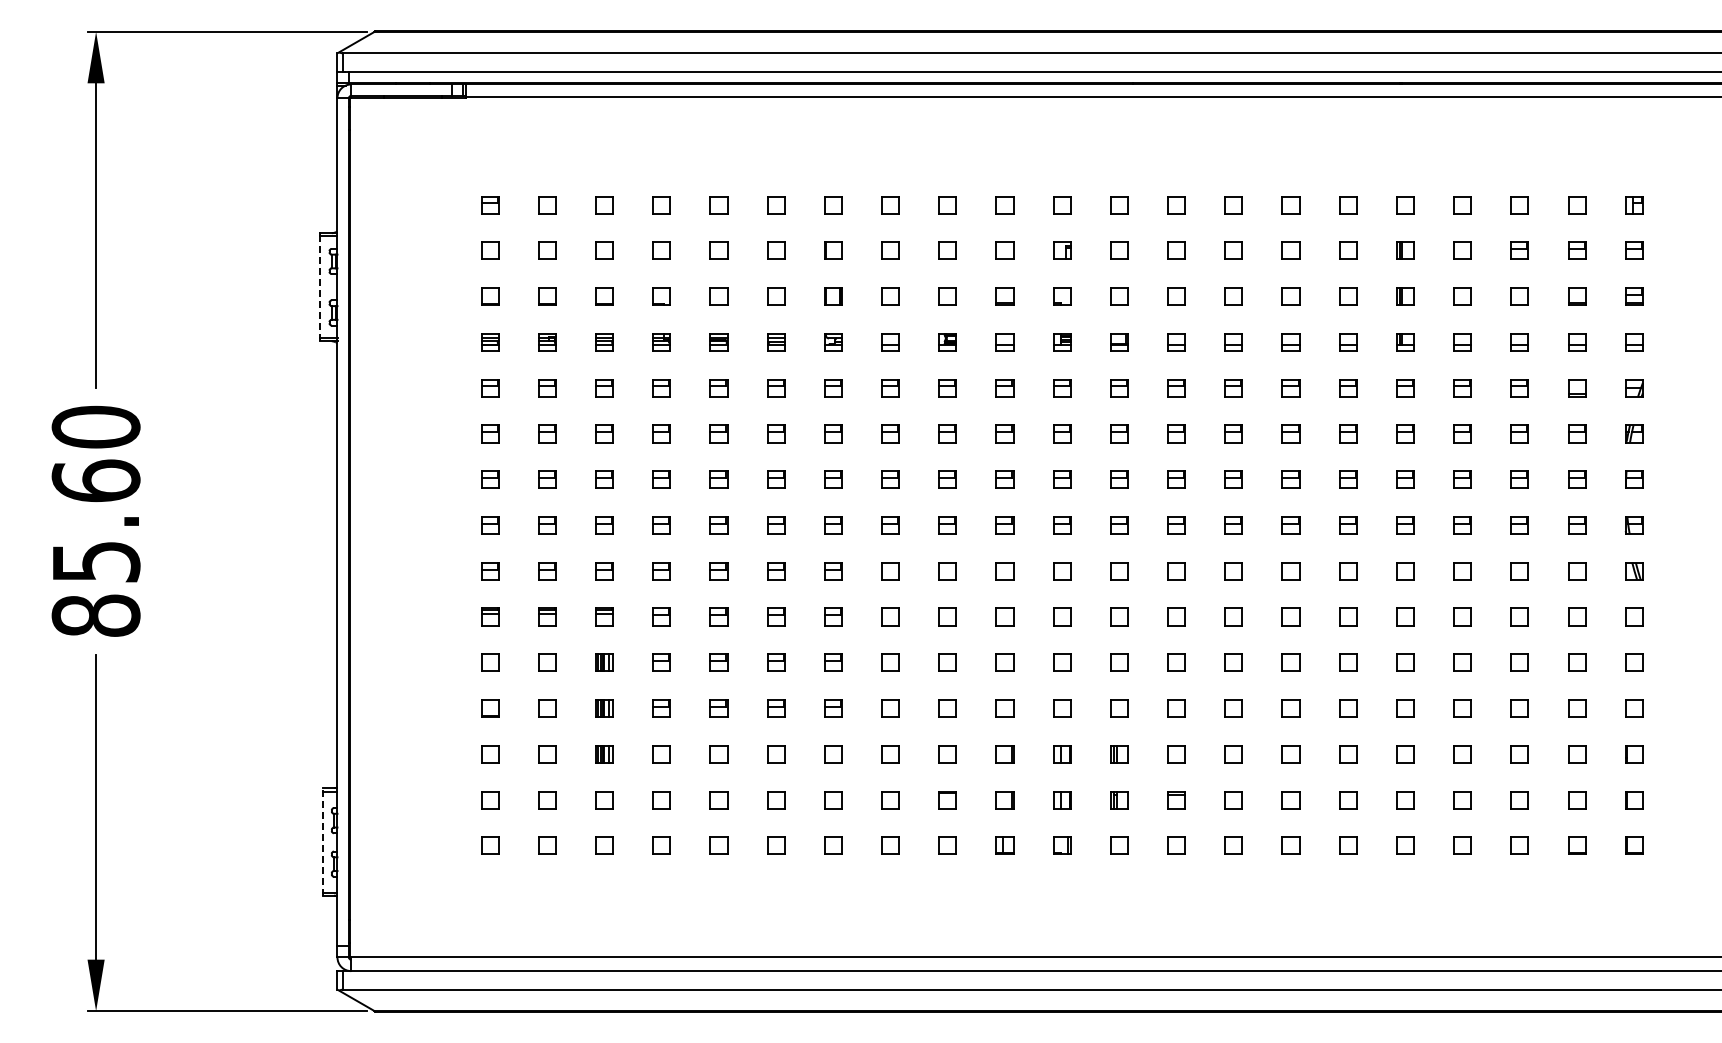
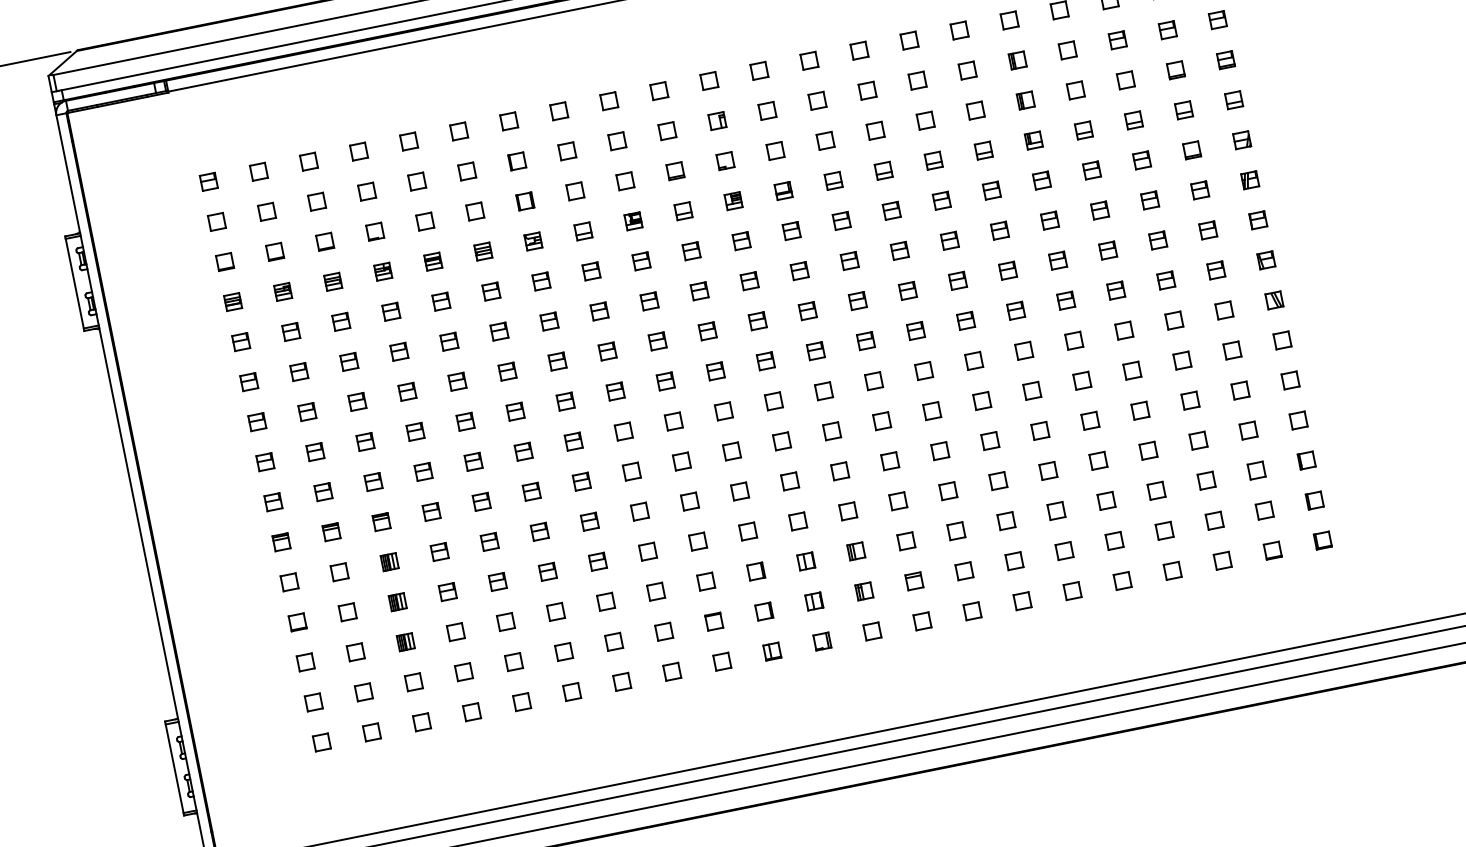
line: (320, 288) -> (75, 284), dashed -> solid
line: (322, 841) -> (174, 768), dashed -> solid

